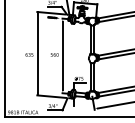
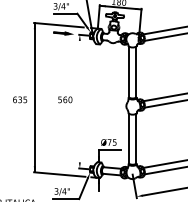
line: (62, 55) -> (79, 100), removed

